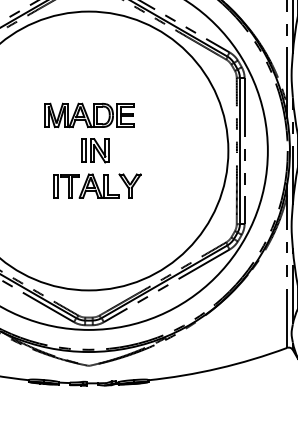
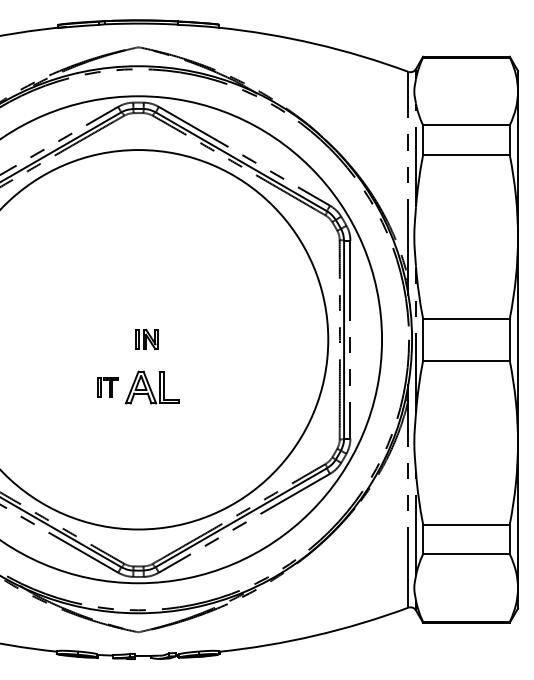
part: (89, 115) -> (139, 291), removed
part: (94, 150) -> (146, 339), size x0.6
part: (130, 185) -> (194, 386), removed
part: (66, 186) -> (107, 387), size x0.6

